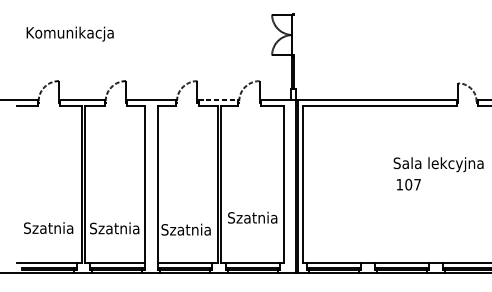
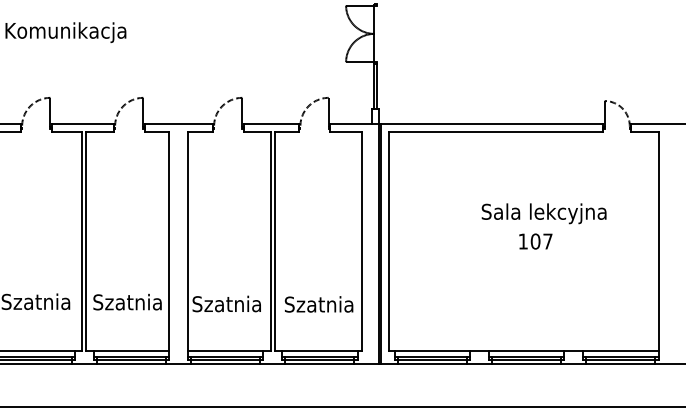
line: (218, 100) -> (271, 124), dashed -> solid
text: (438, 164) -> (543, 213), moved
text: (252, 217) -> (318, 304), moved

